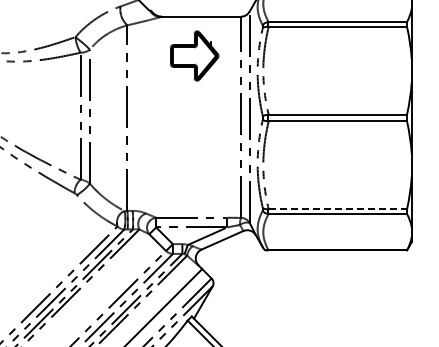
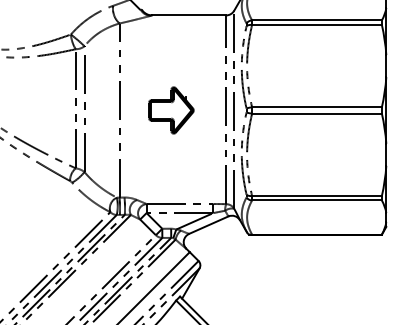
part: (194, 55) -> (171, 109), moved
line: (338, 209) -> (317, 196), dashed -> solid

